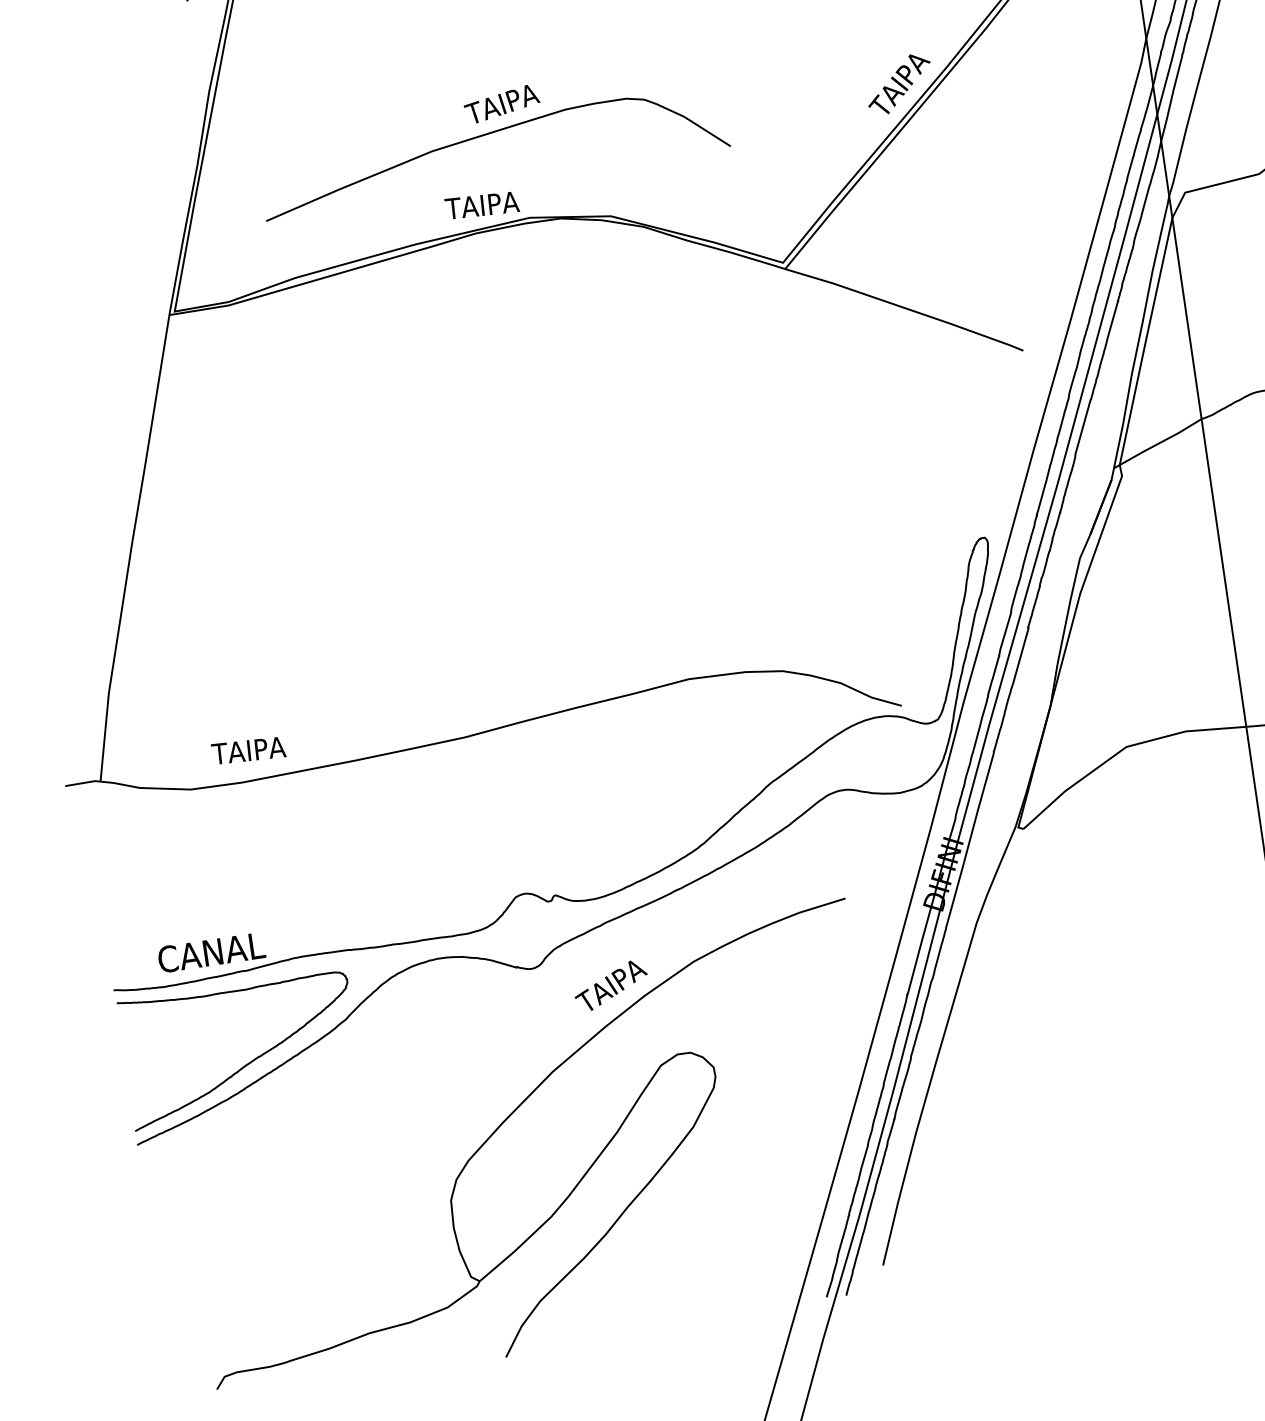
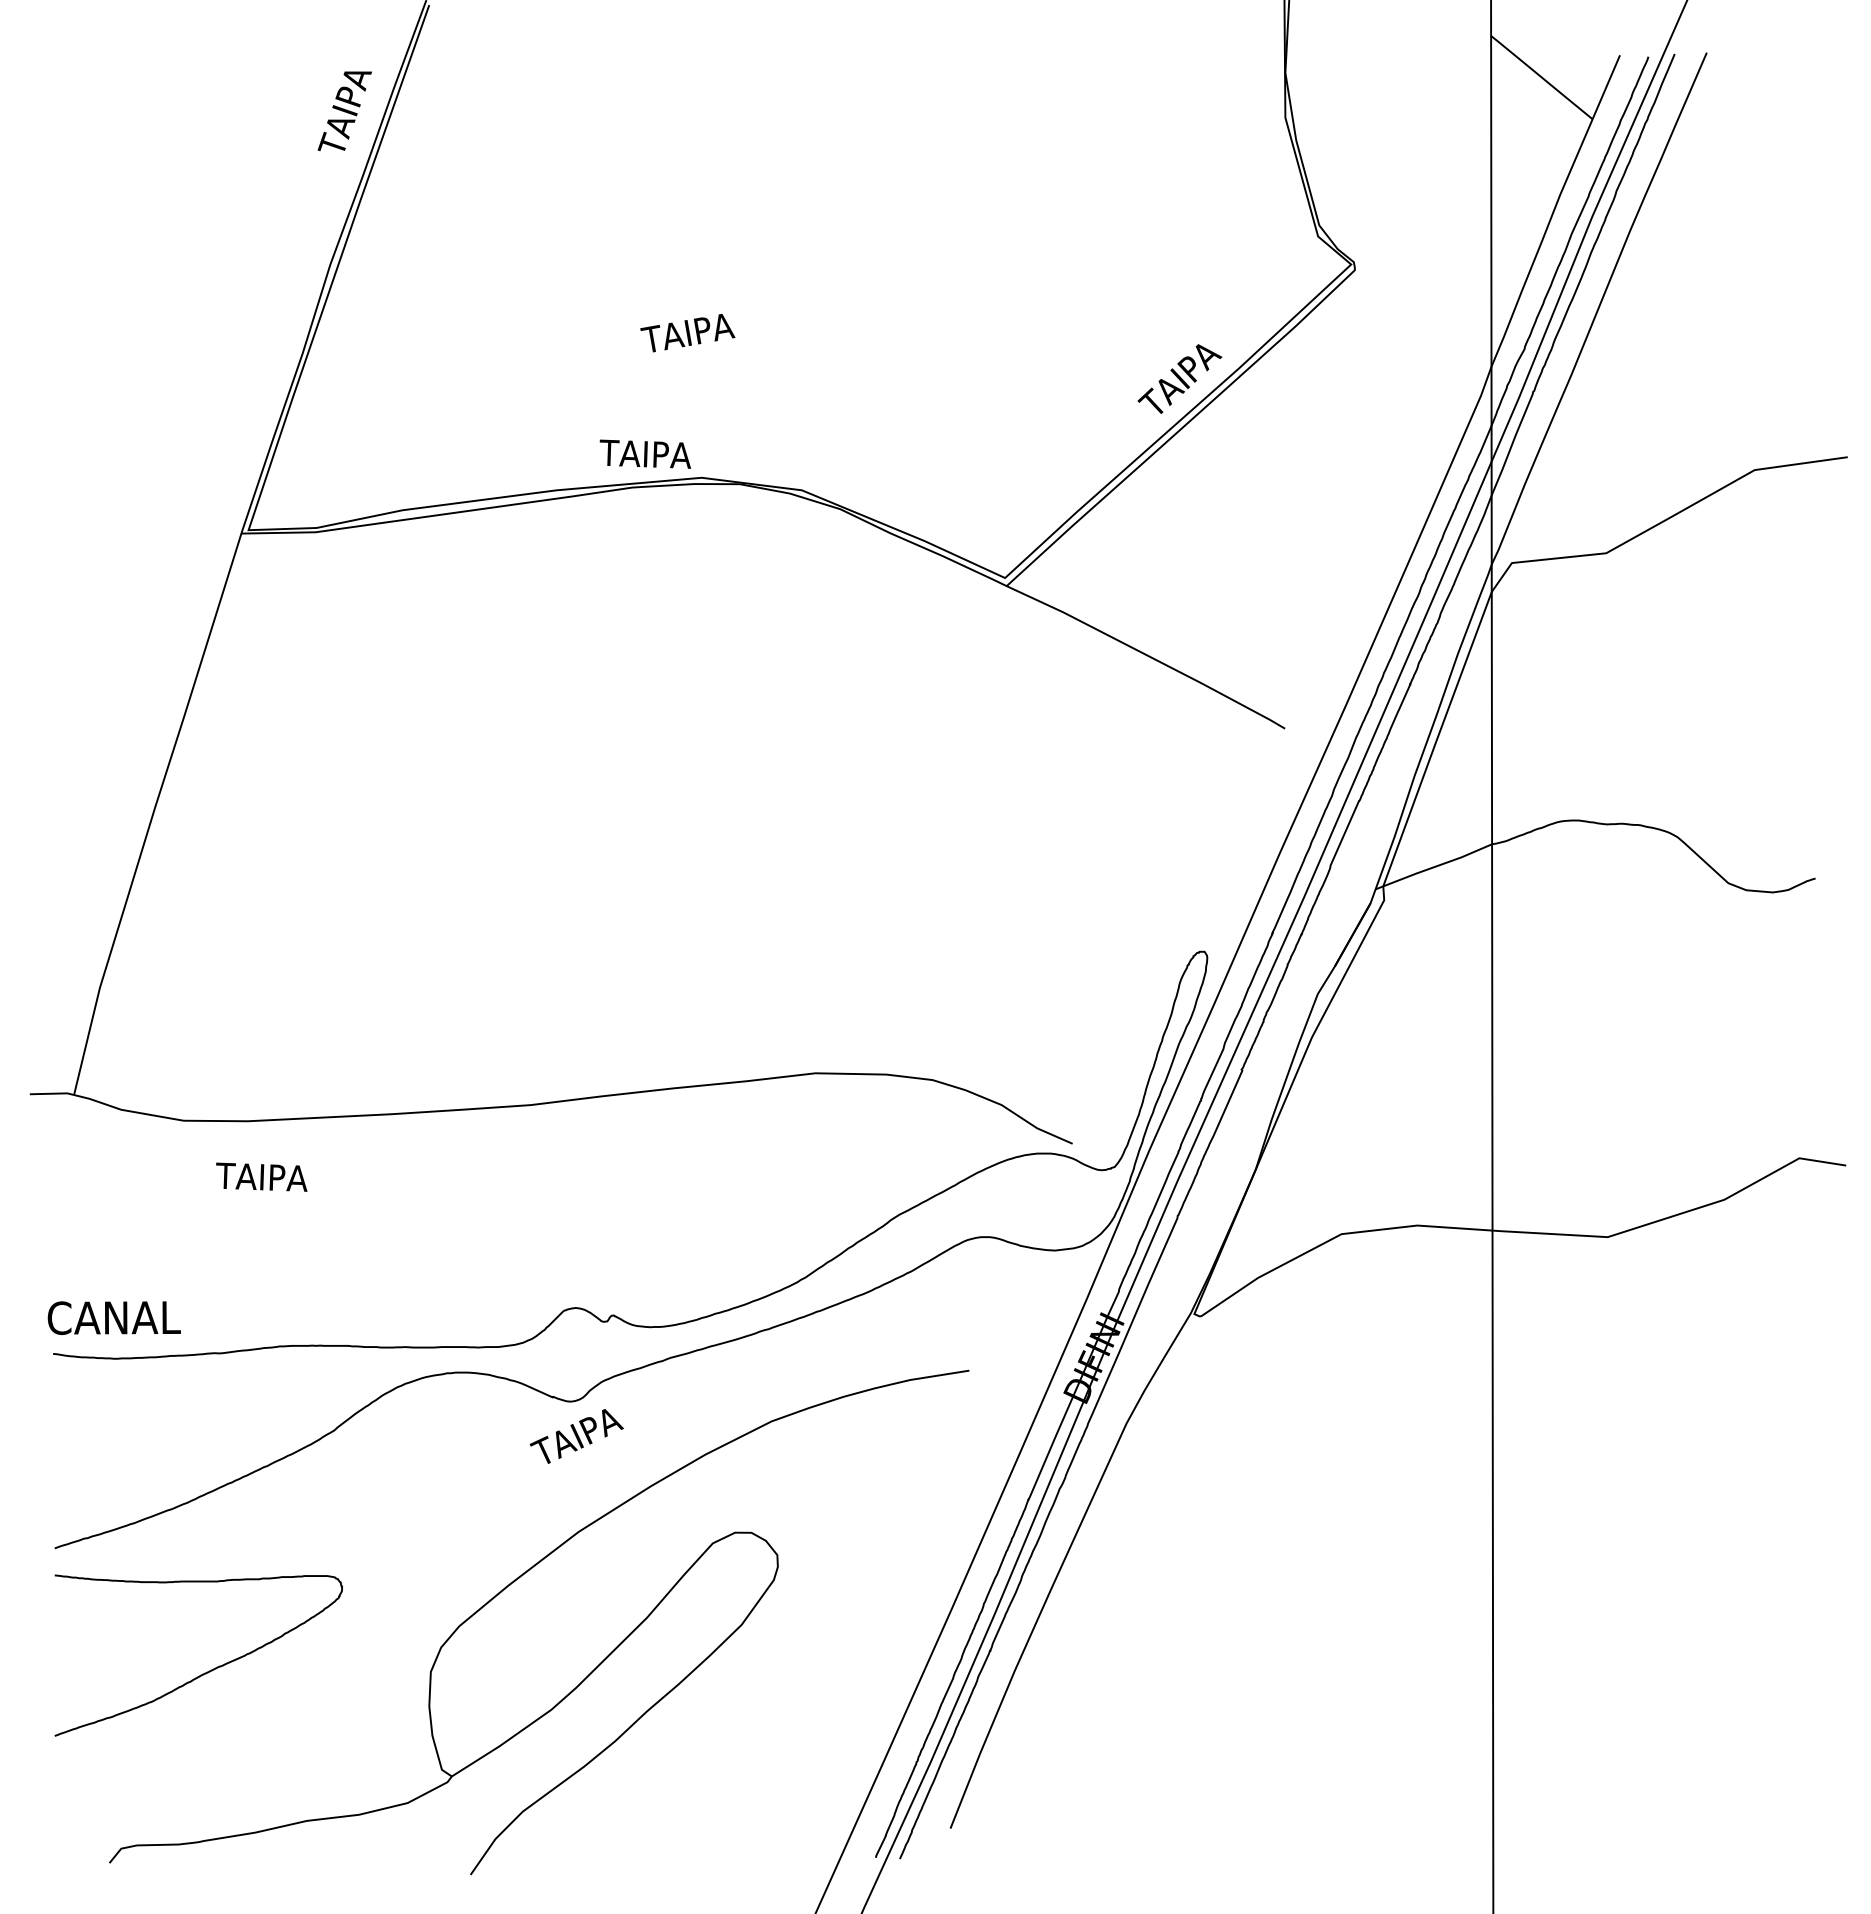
curve: (487, 134) -> (664, 368), removed
text: (248, 750) -> (261, 1176), moved
text: (210, 952) -> (113, 1317), moved
text: (610, 985) -> (576, 1436), moved
curve: (247, 1063) -> (204, 1672), moved

